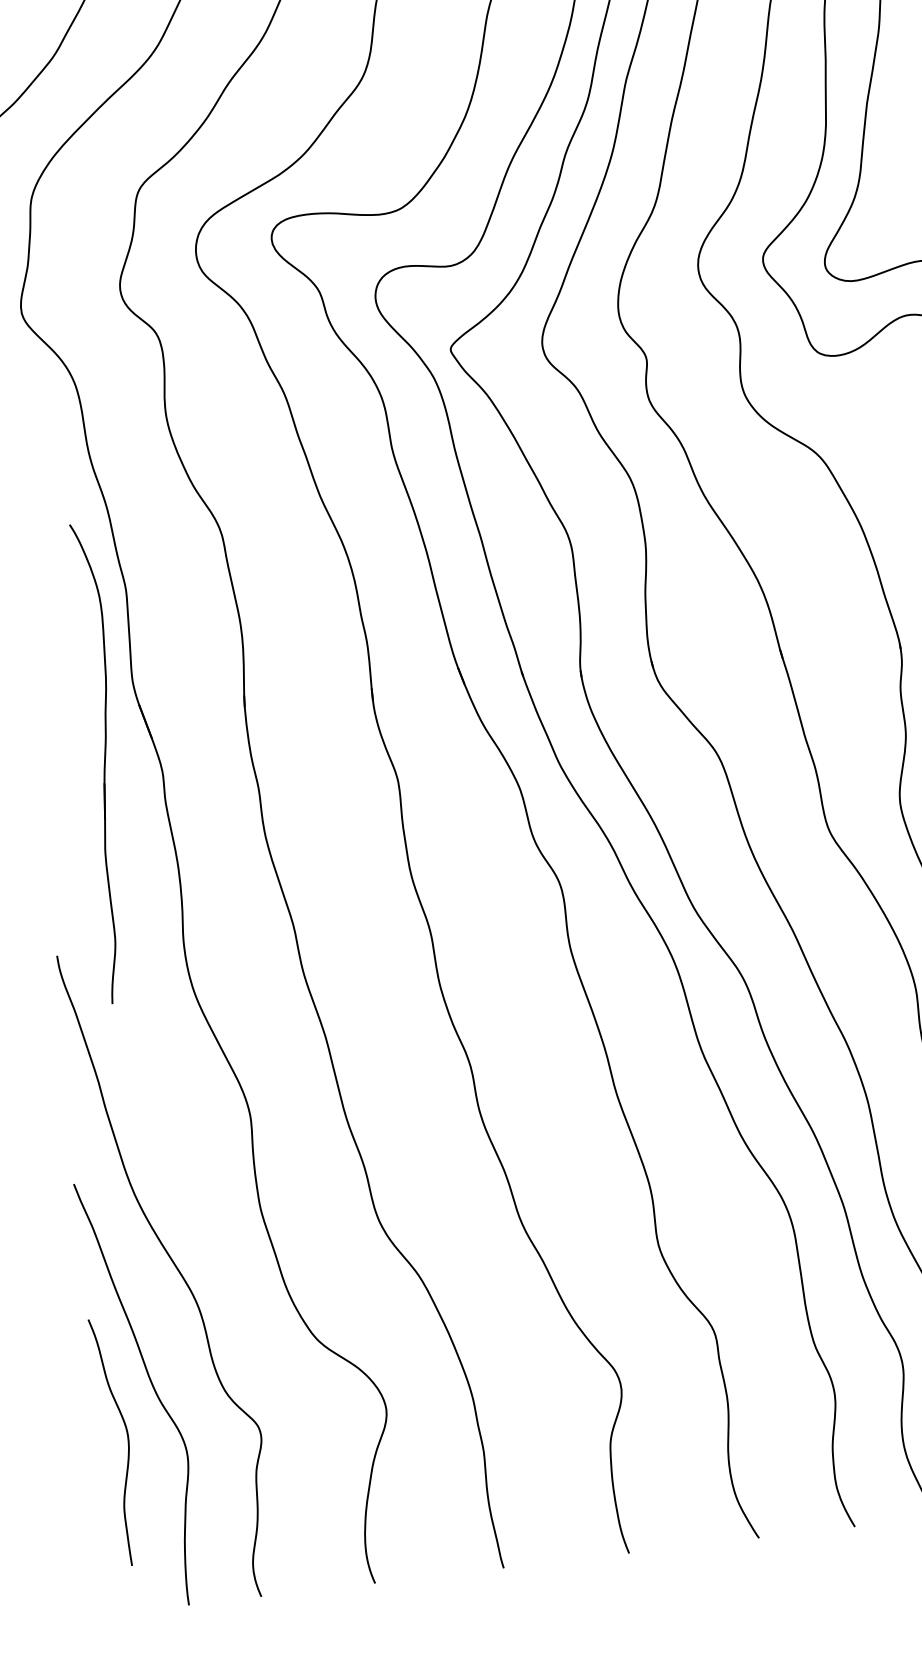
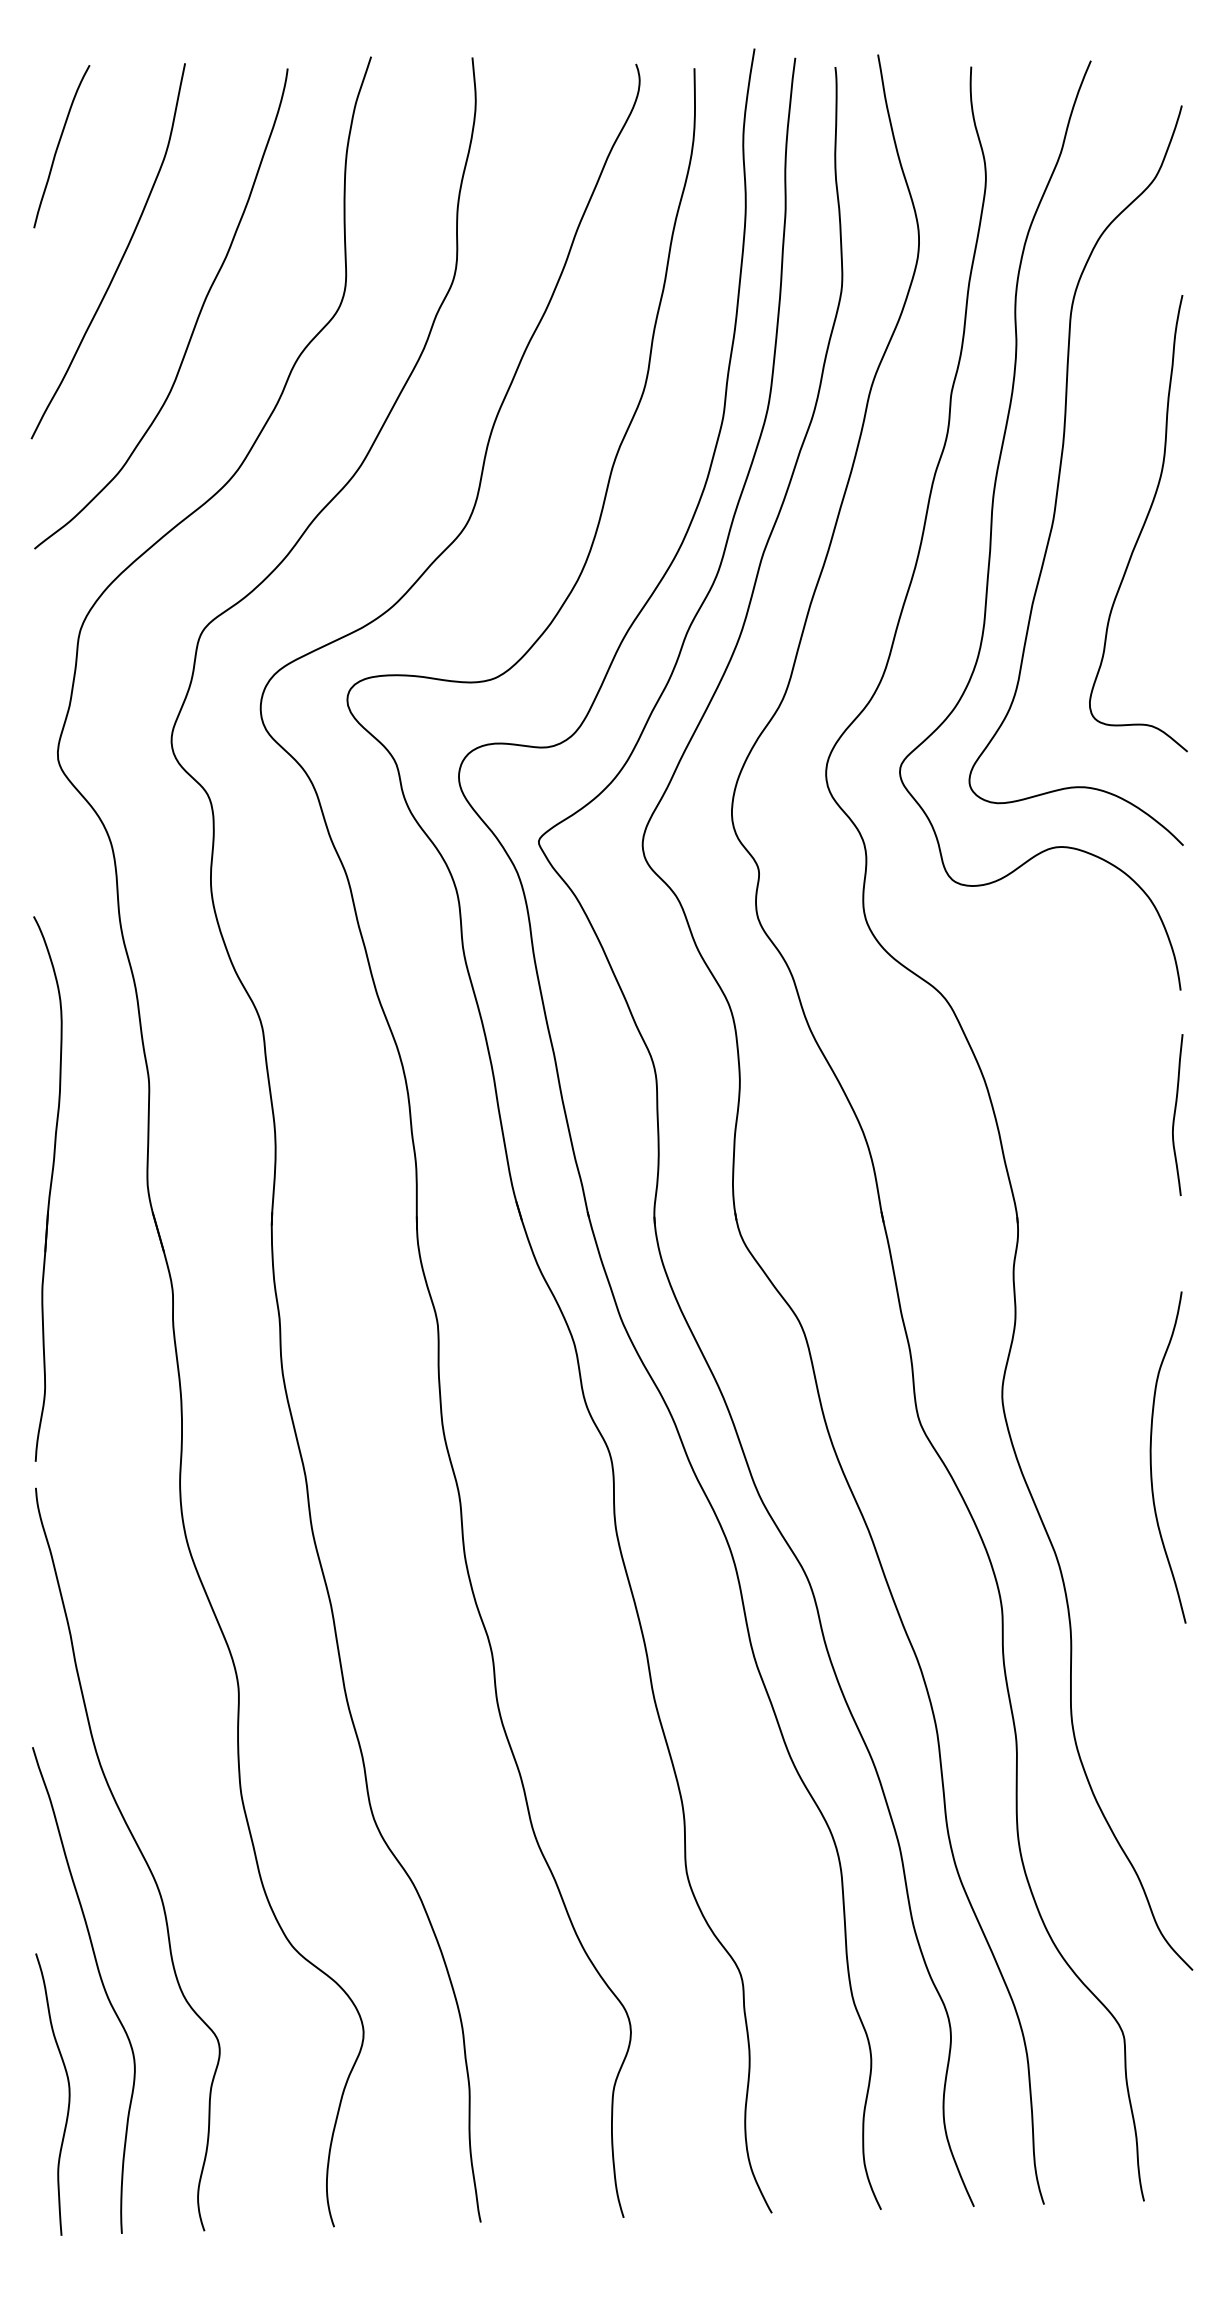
part: (102, 762) -> (47, 1188), moved
curve: (127, 1441) -> (68, 2094), moved

